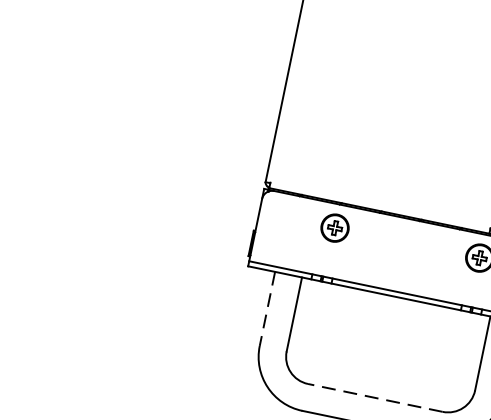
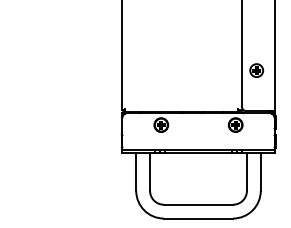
line: (267, 310) -> (136, 172), dashed -> solid
line: (375, 397) -> (198, 204), dashed -> solid

